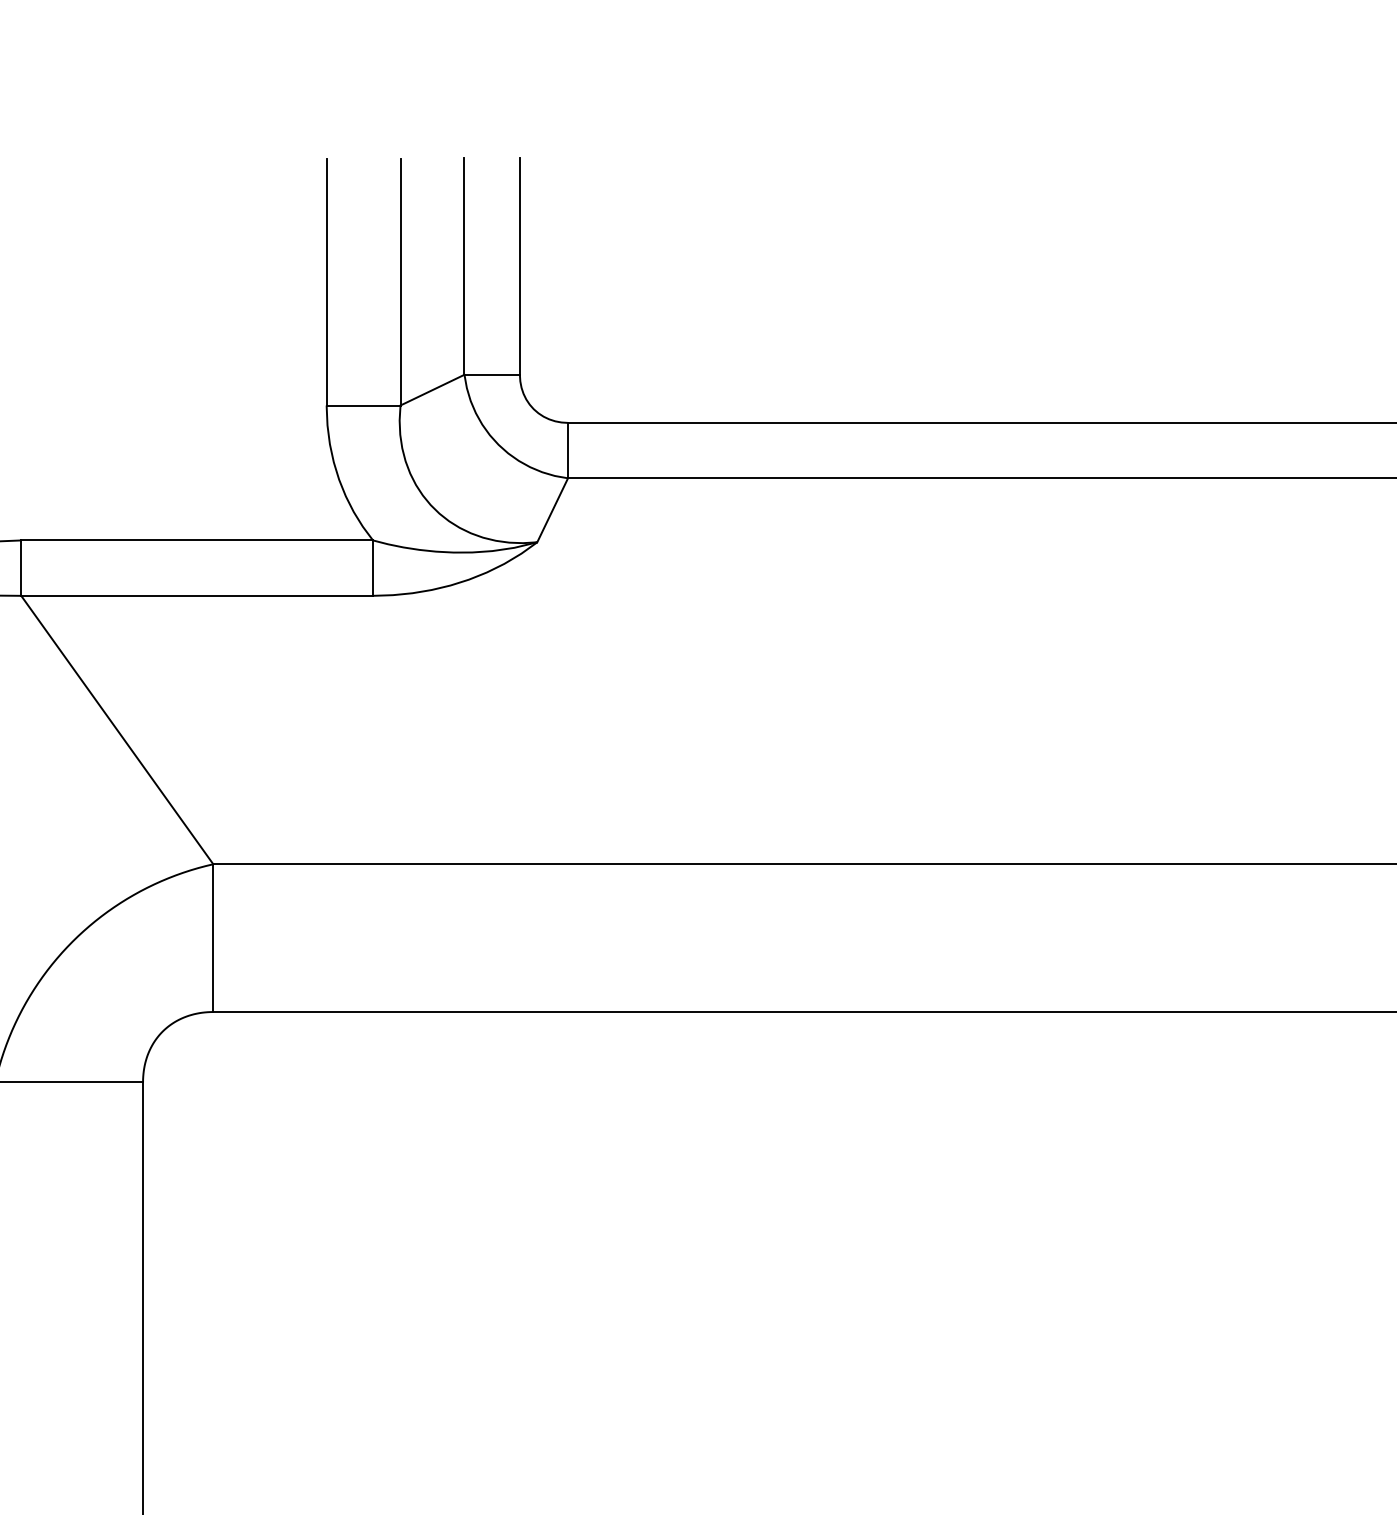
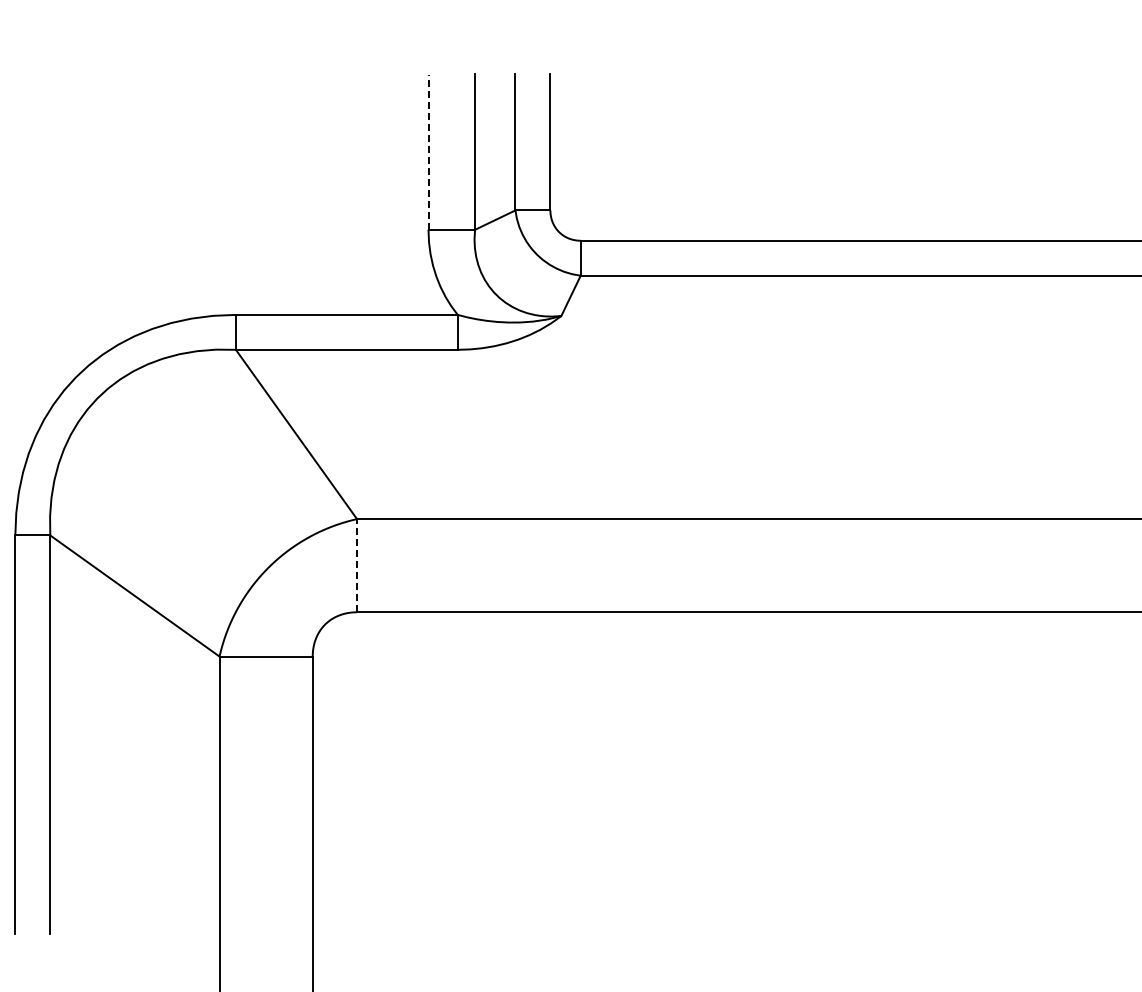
line: (326, 282) -> (428, 152), solid -> dashed
line: (214, 937) -> (357, 565), solid -> dashed

